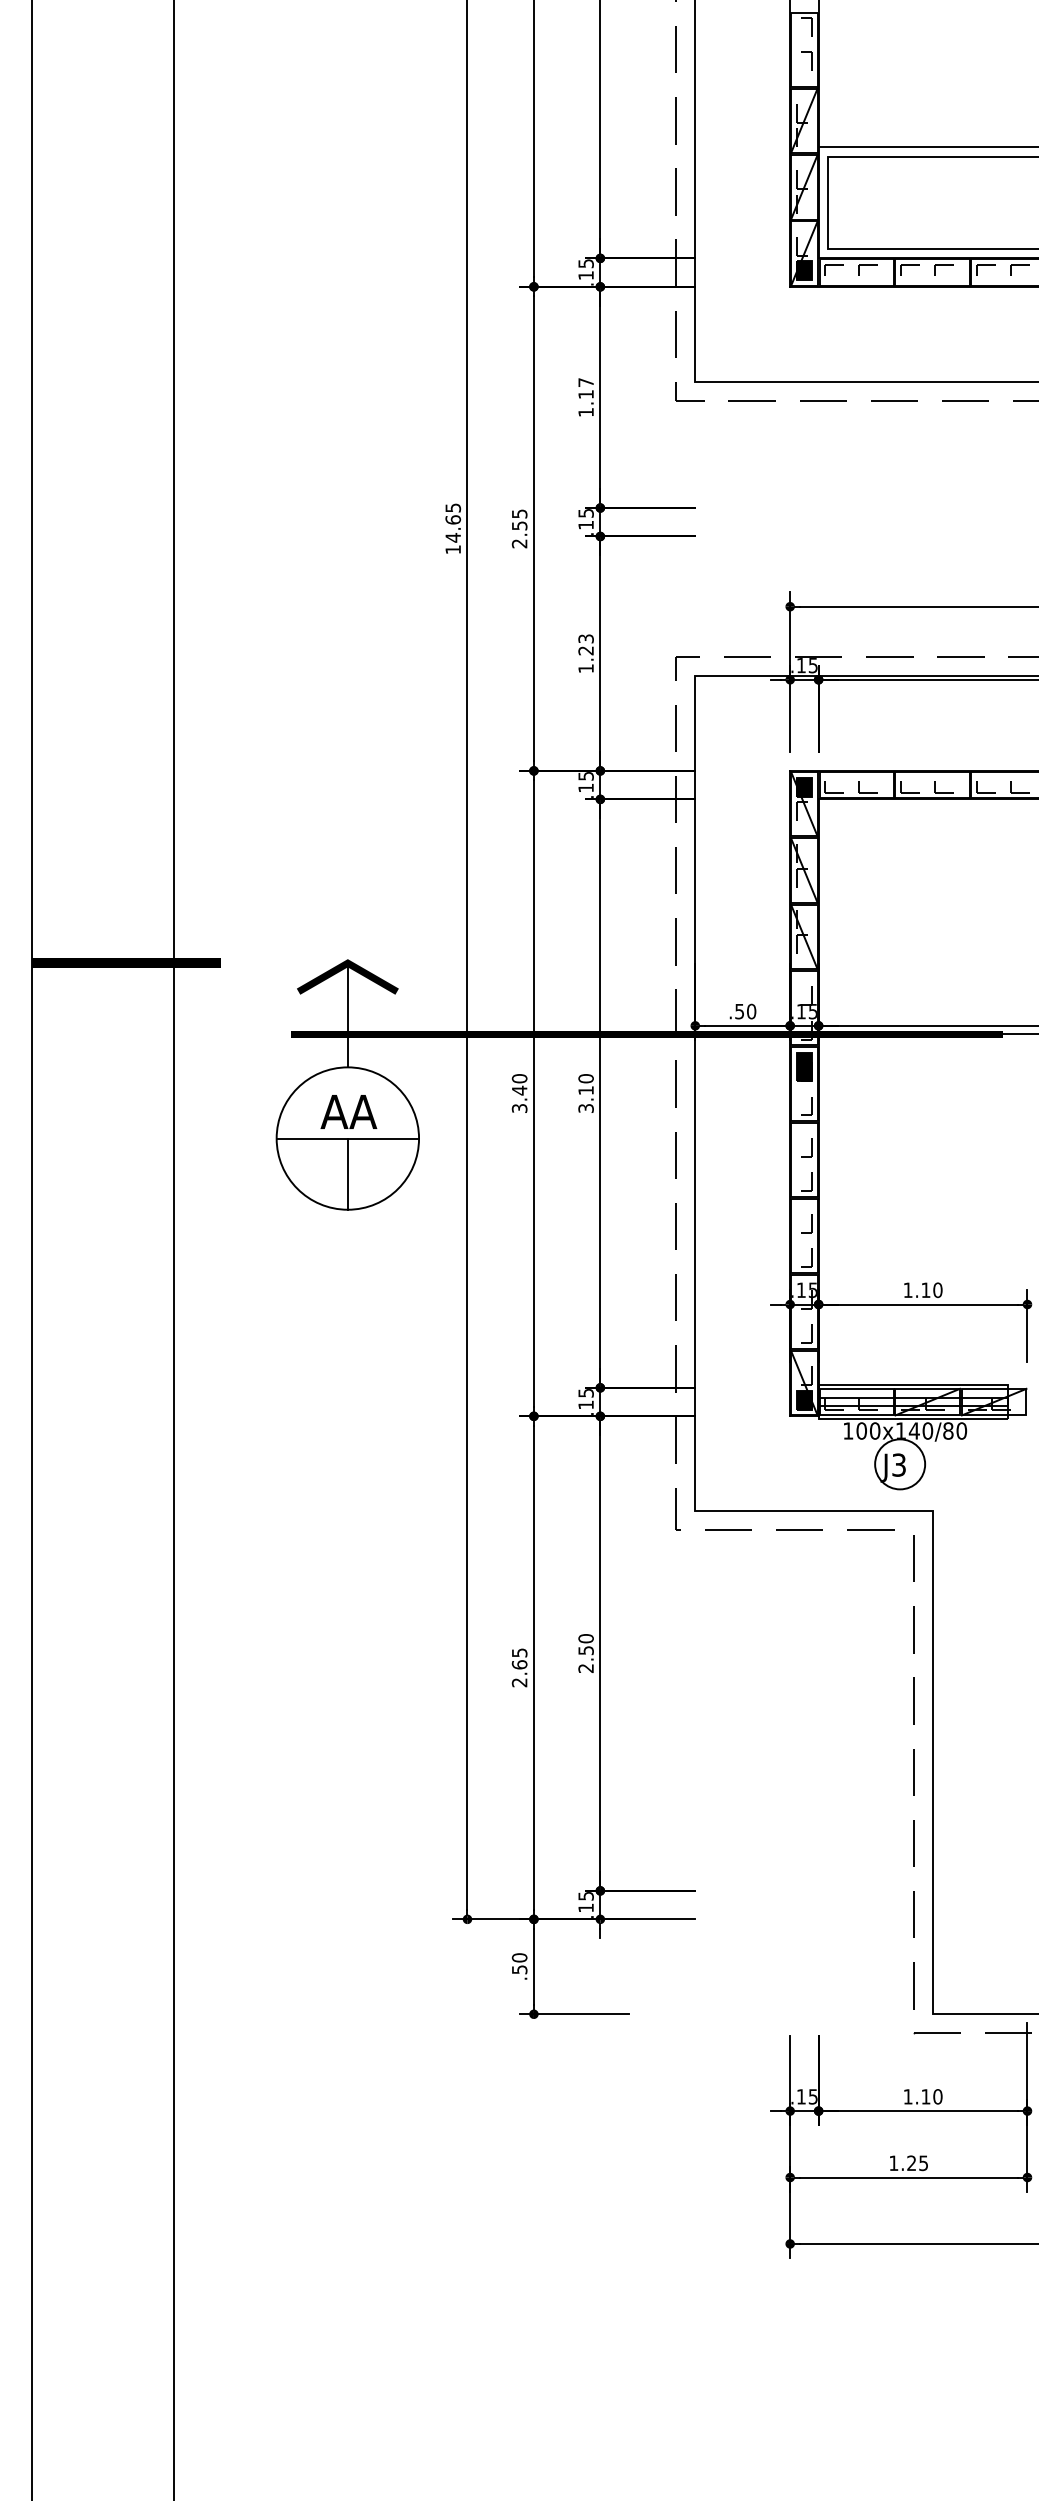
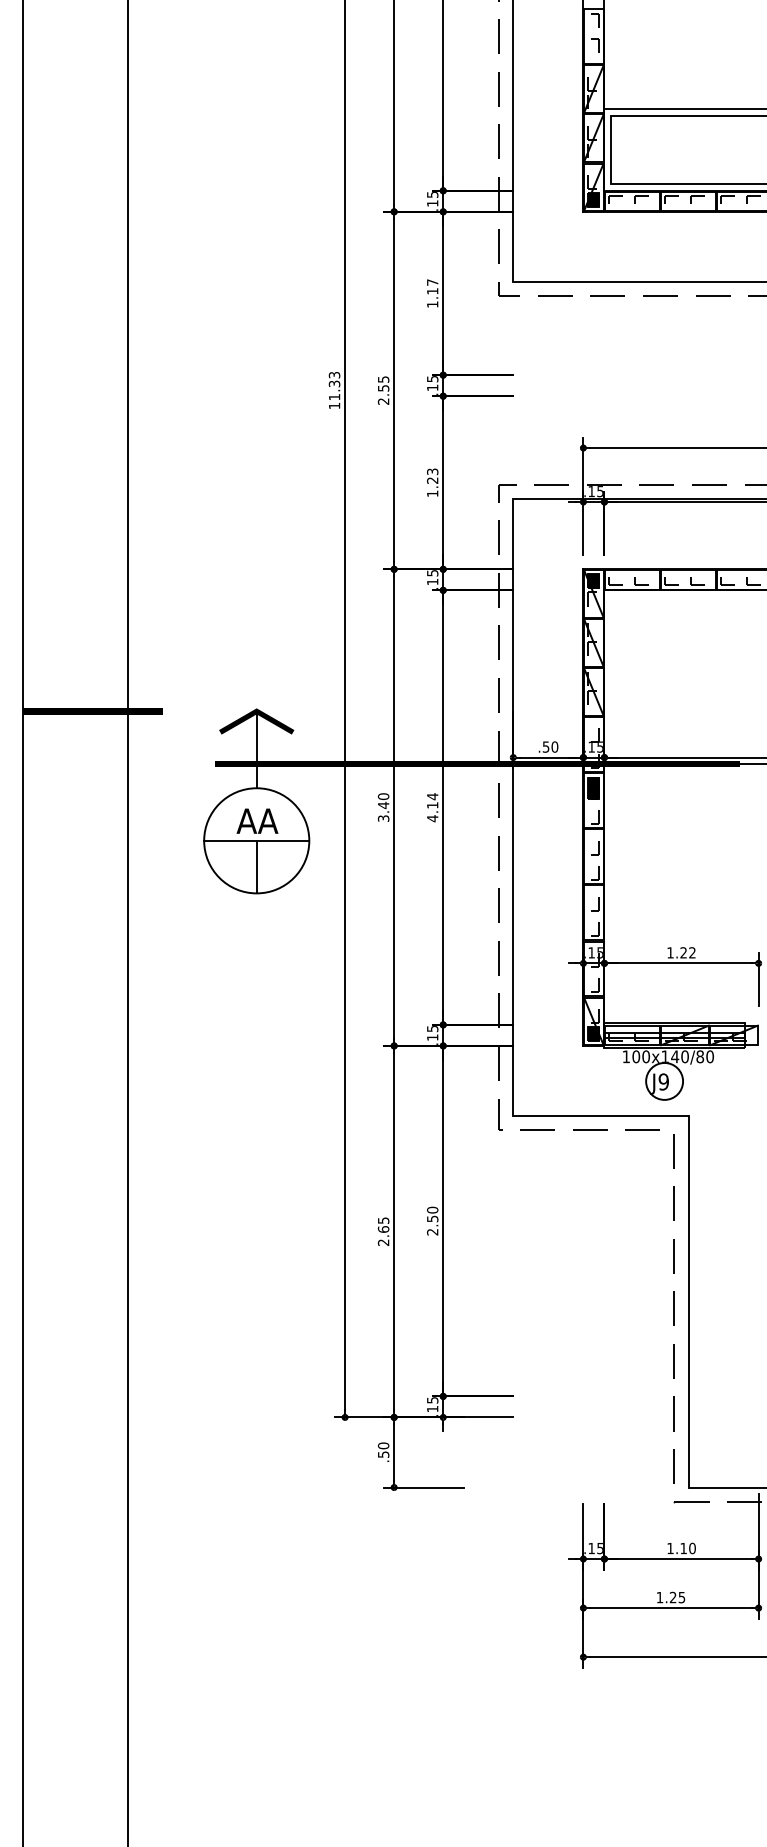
text: (453, 523) -> (334, 386), 14.65 -> 11.33
text: (585, 1093) -> (432, 807), 3.10 -> 4.14
text: (931, 1289) -> (687, 952), 1.10 -> 1.22
text: (898, 1464) -> (663, 1081), J3 -> J9

